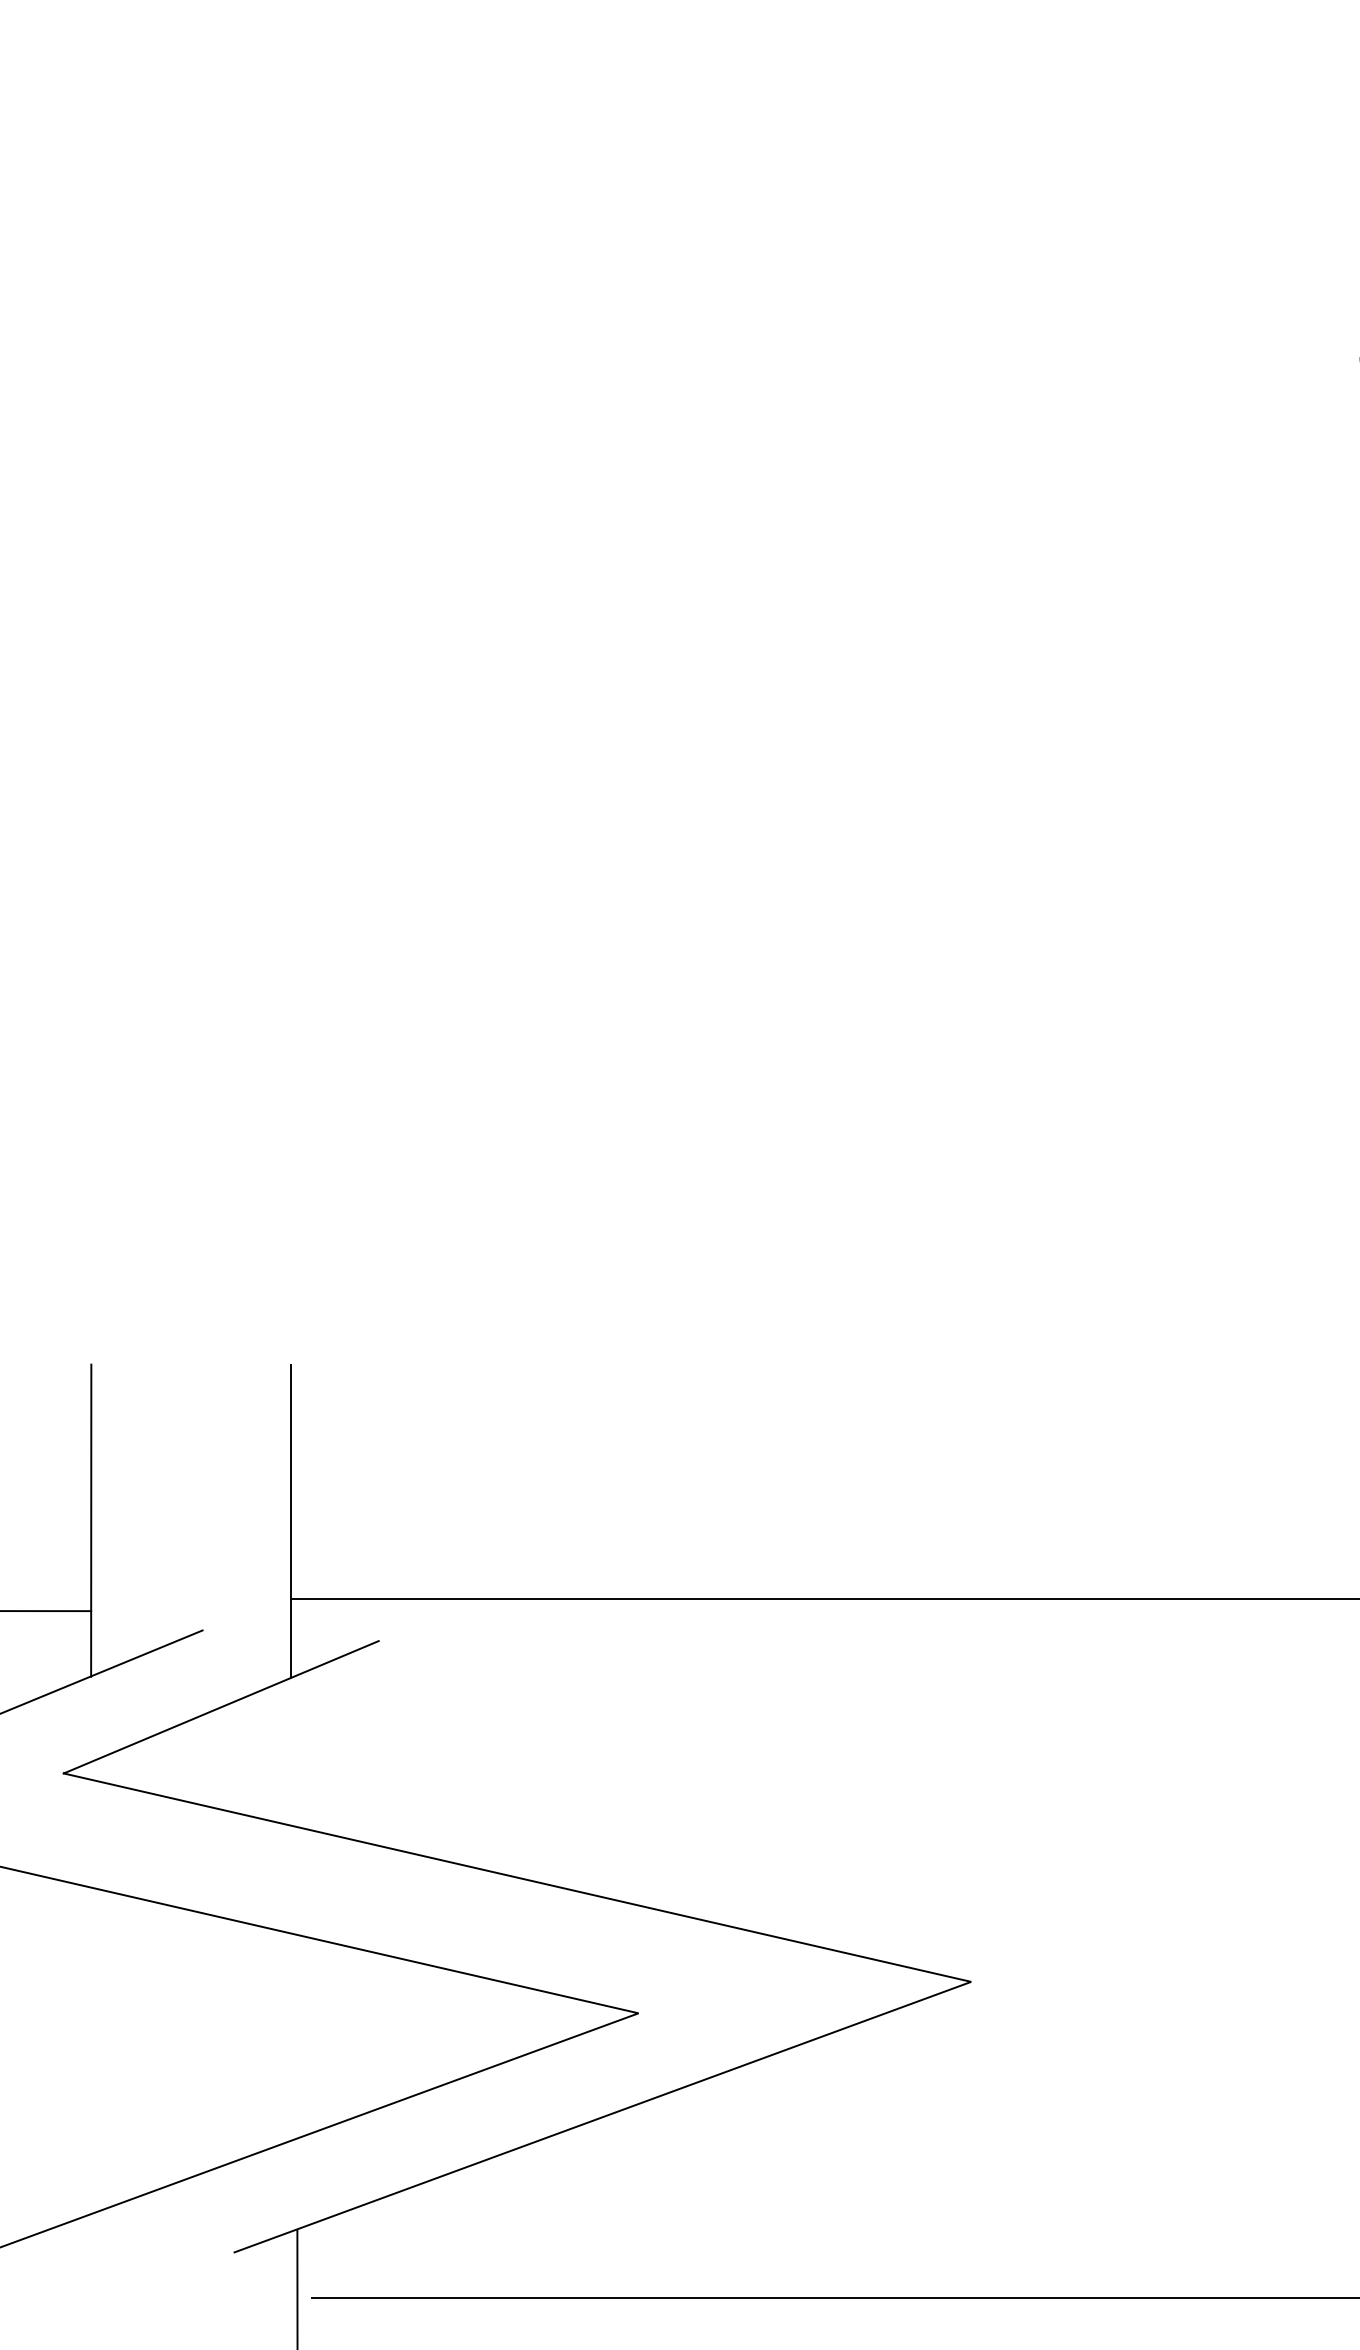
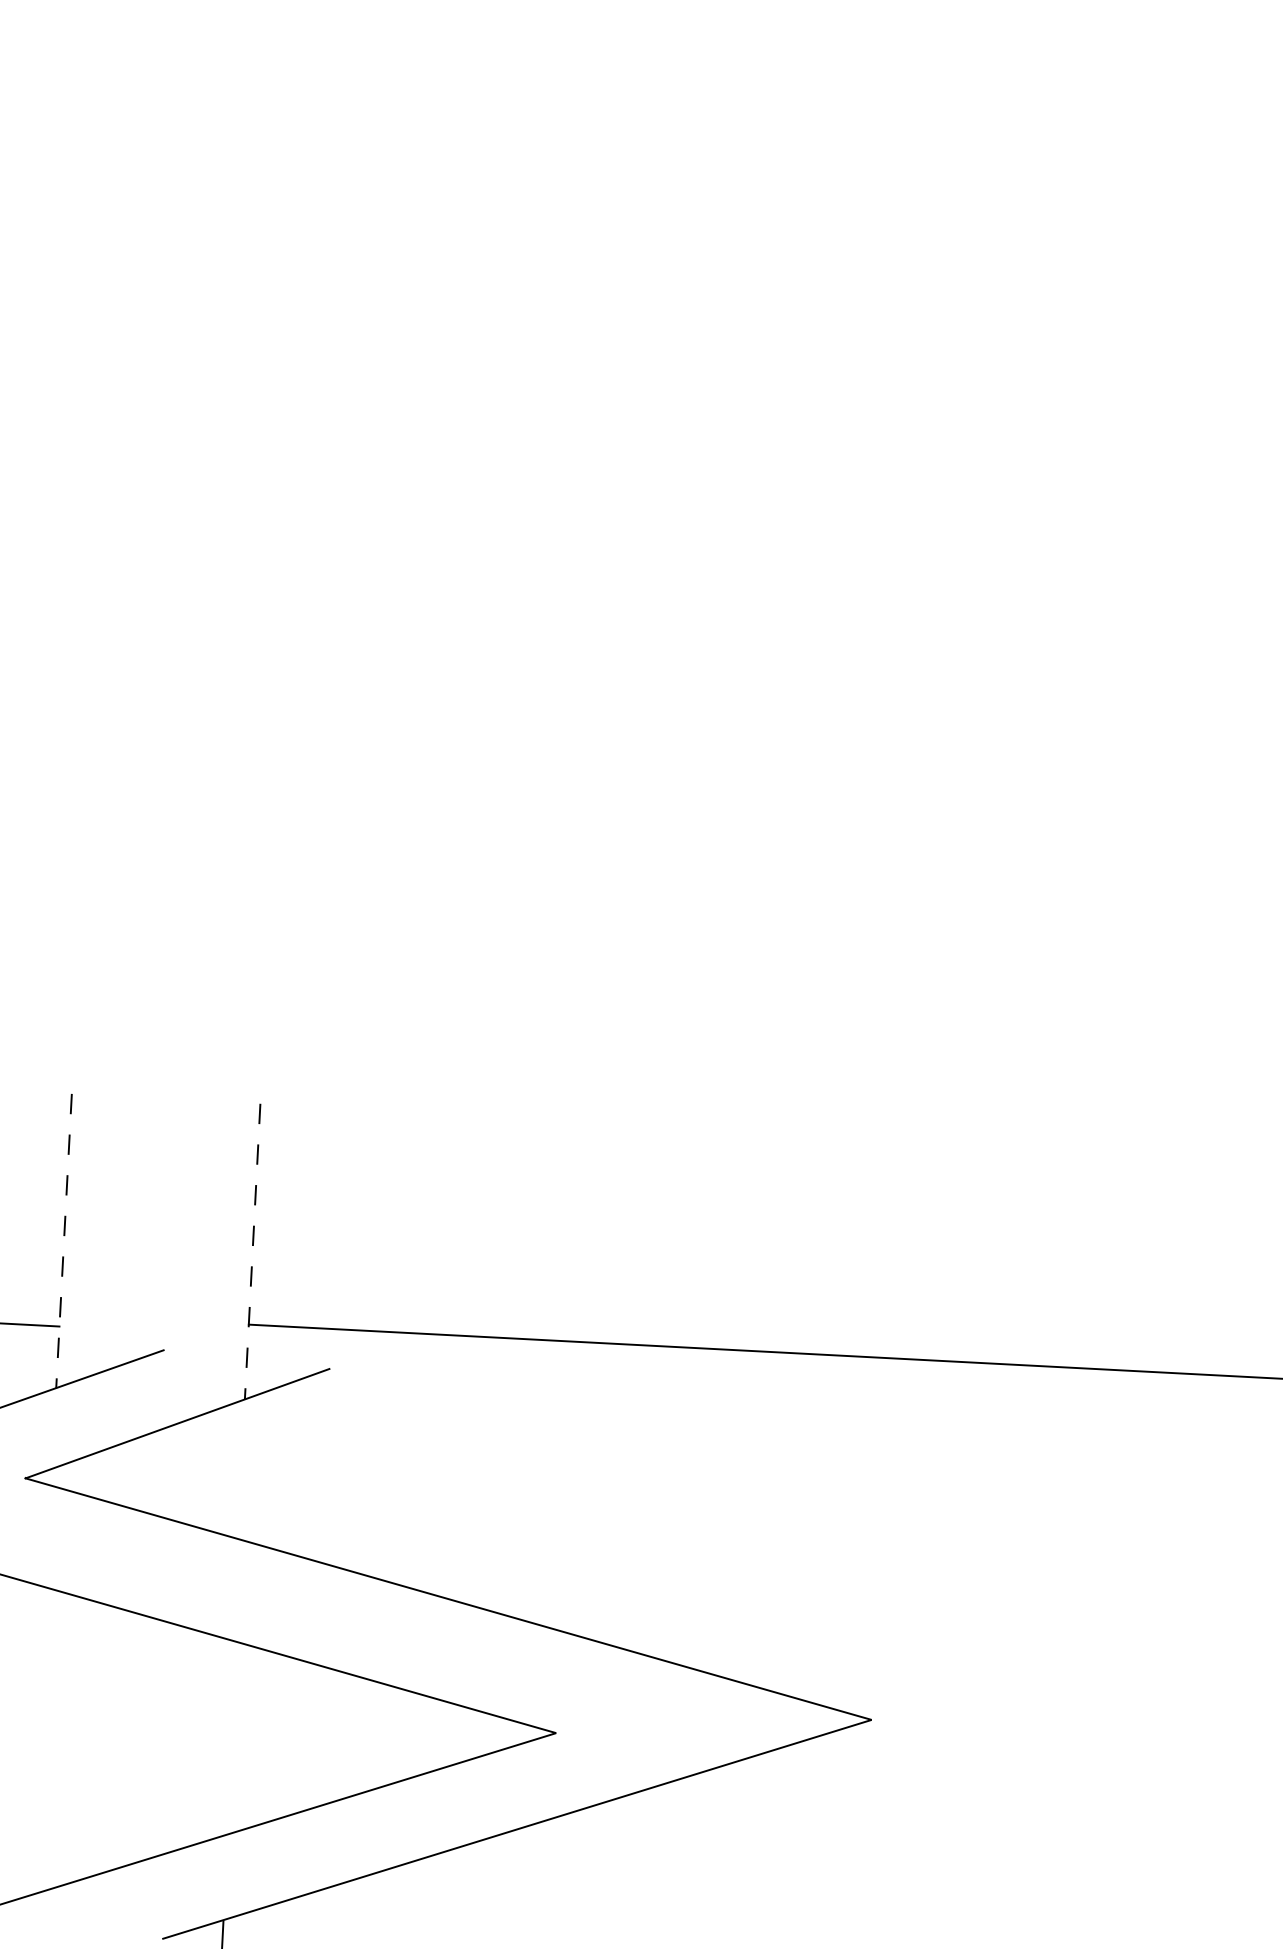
line: (91, 1521) -> (64, 1241), solid -> dashed
line: (291, 1521) -> (252, 1251), solid -> dashed

